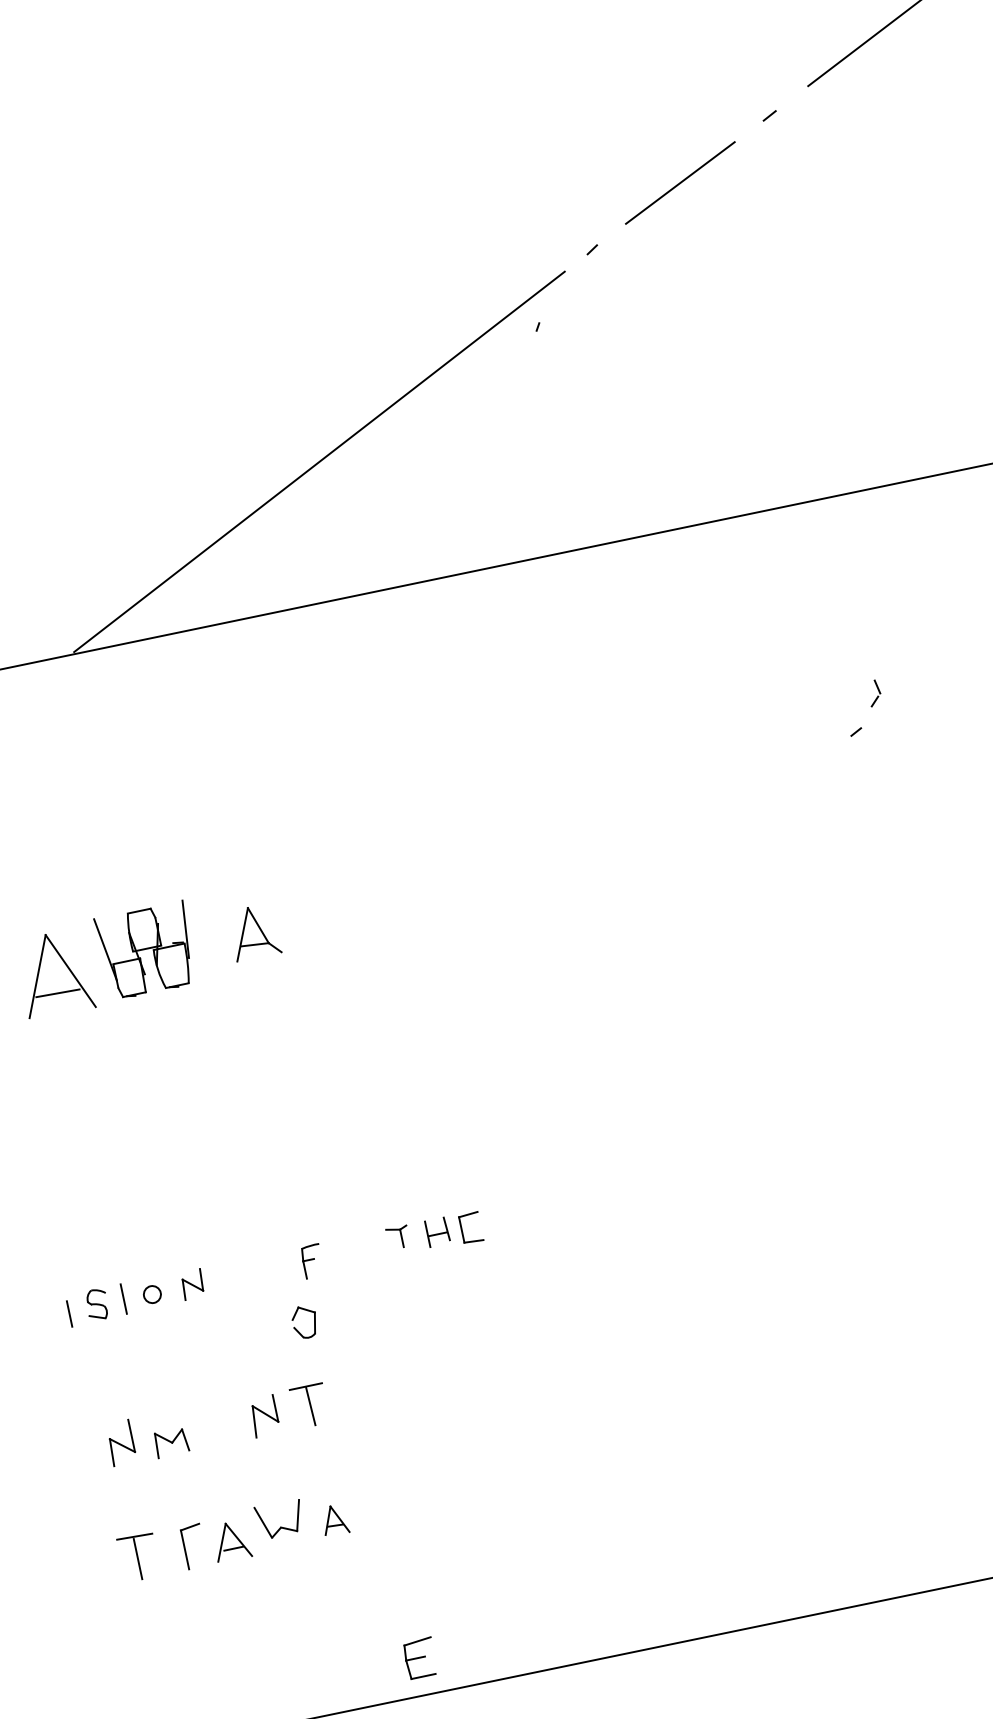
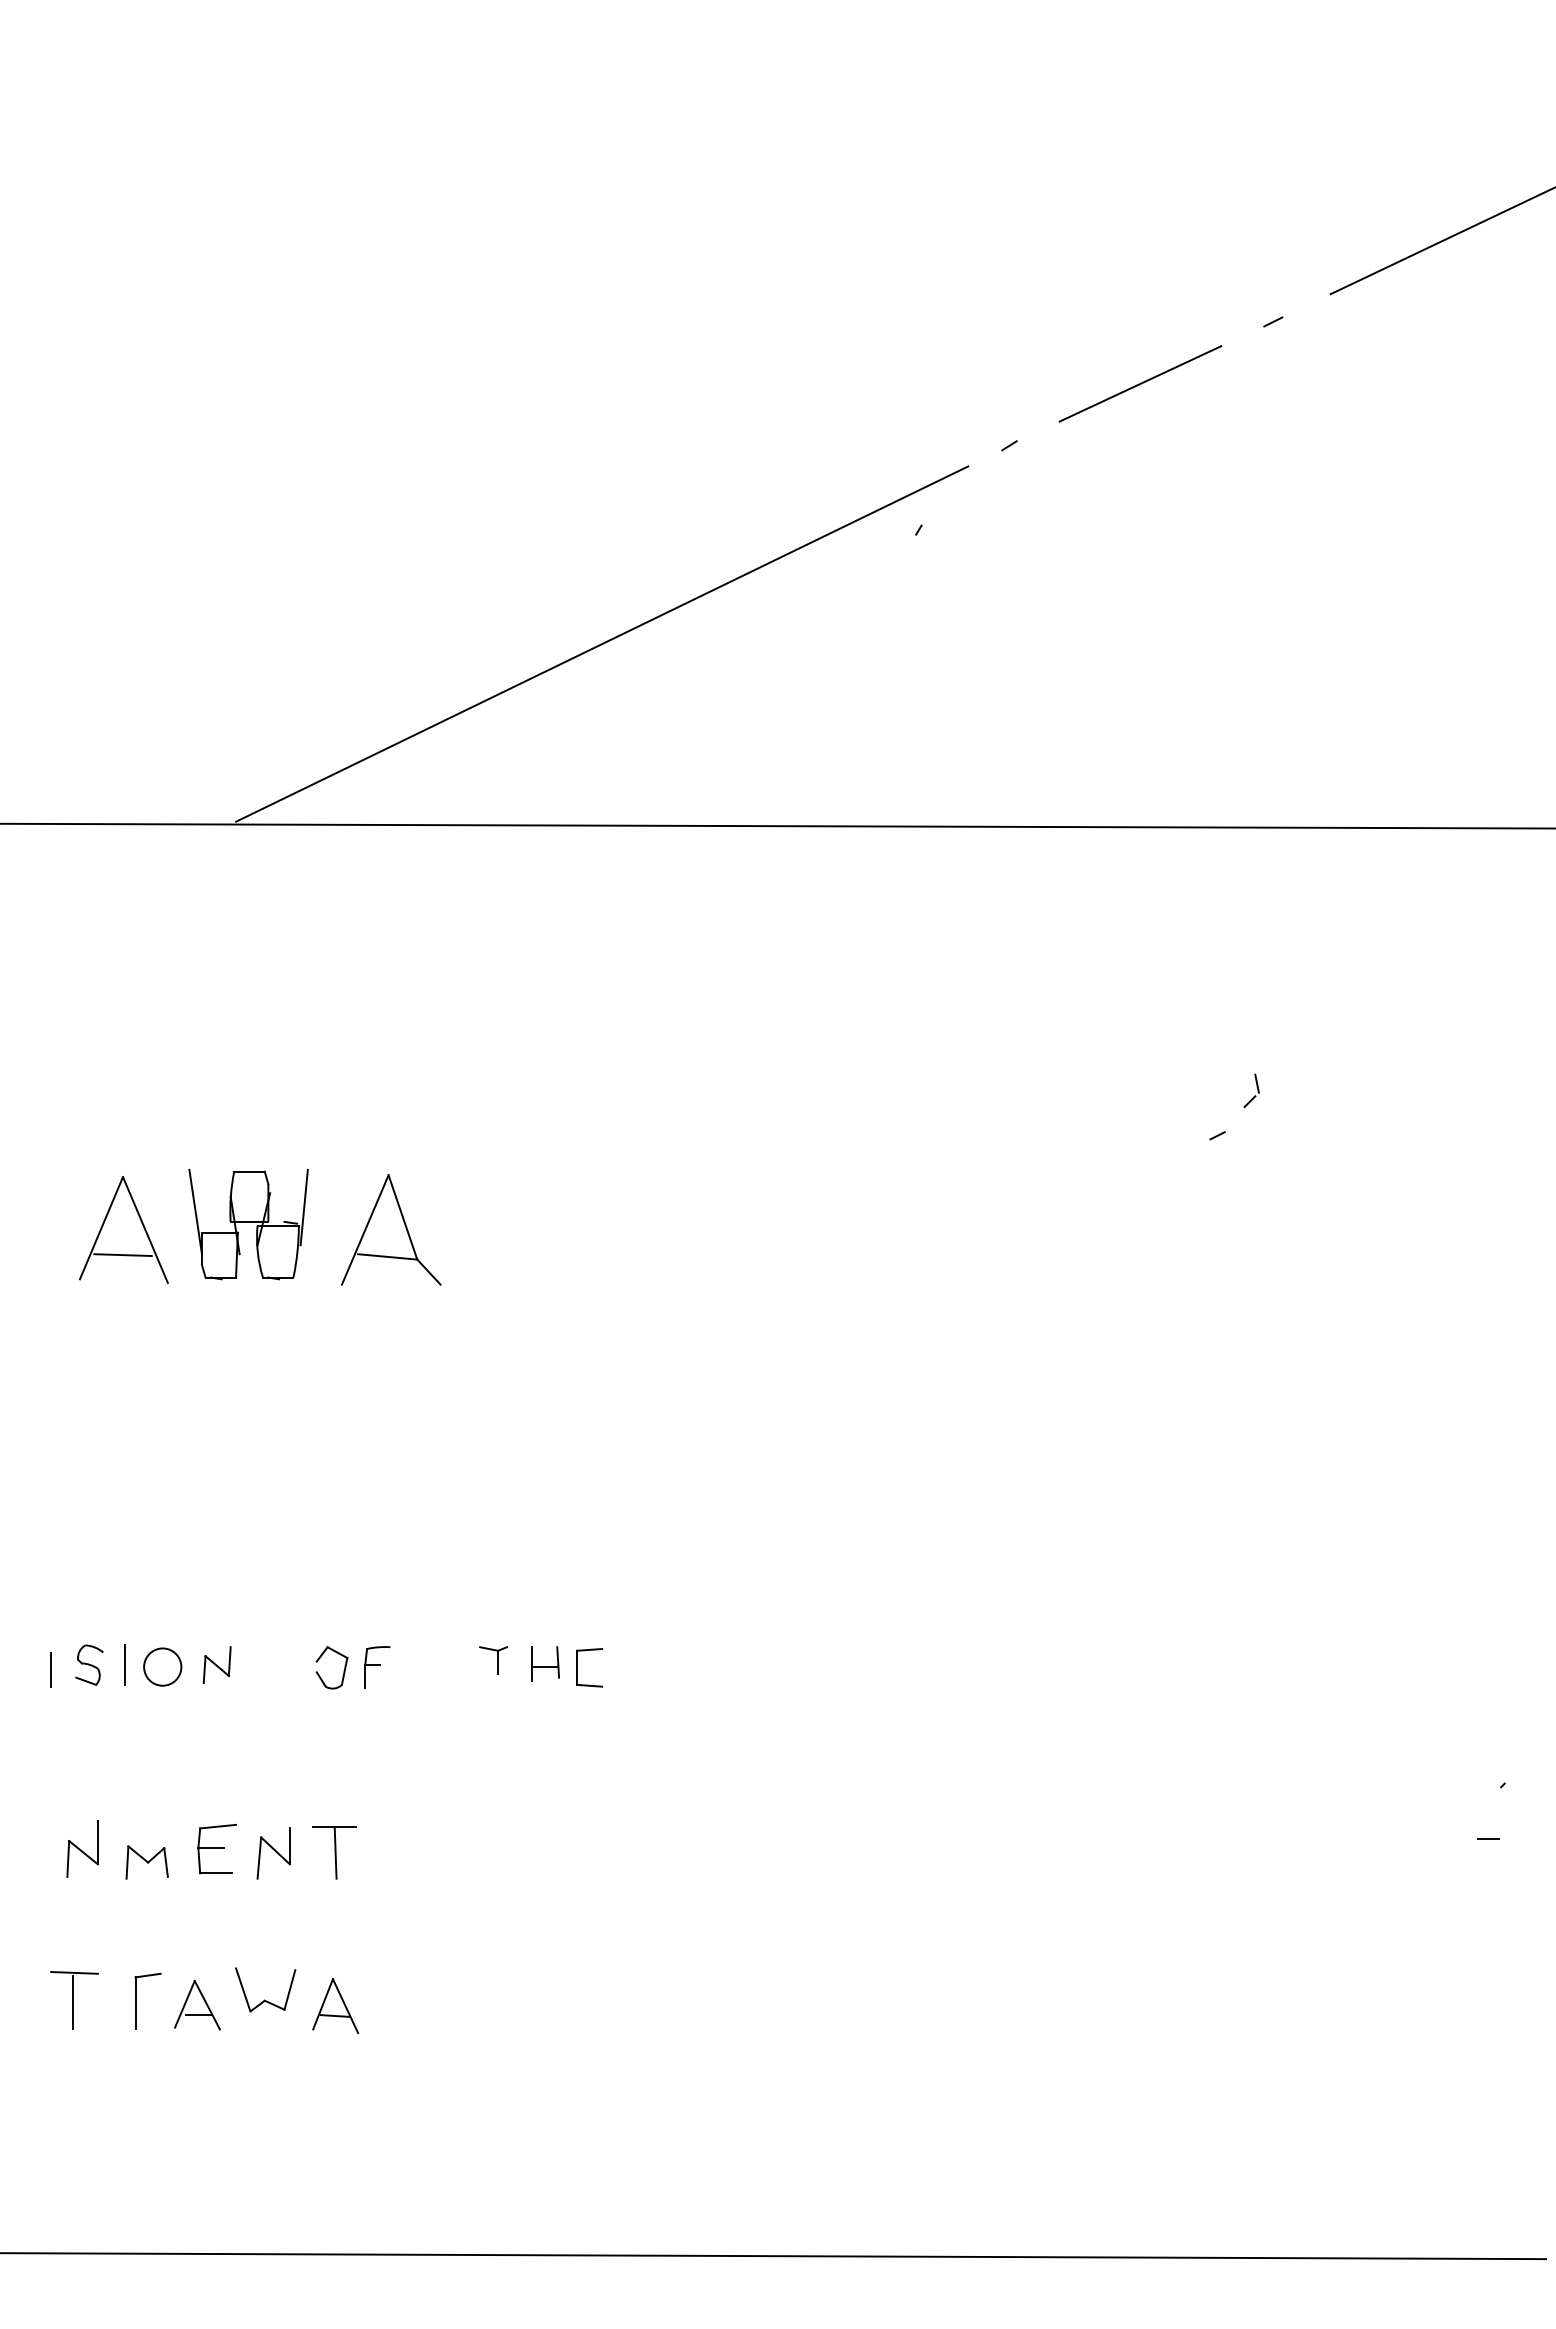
part: (254, 931) -> (391, 1229), size x1.67
circle: (152, 1294) -> (162, 1666), size x1.67
part: (314, 1322) -> (343, 1670), moved
part: (334, 1519) -> (335, 2005), size x1.43
part: (419, 1657) -> (216, 1848), moved

